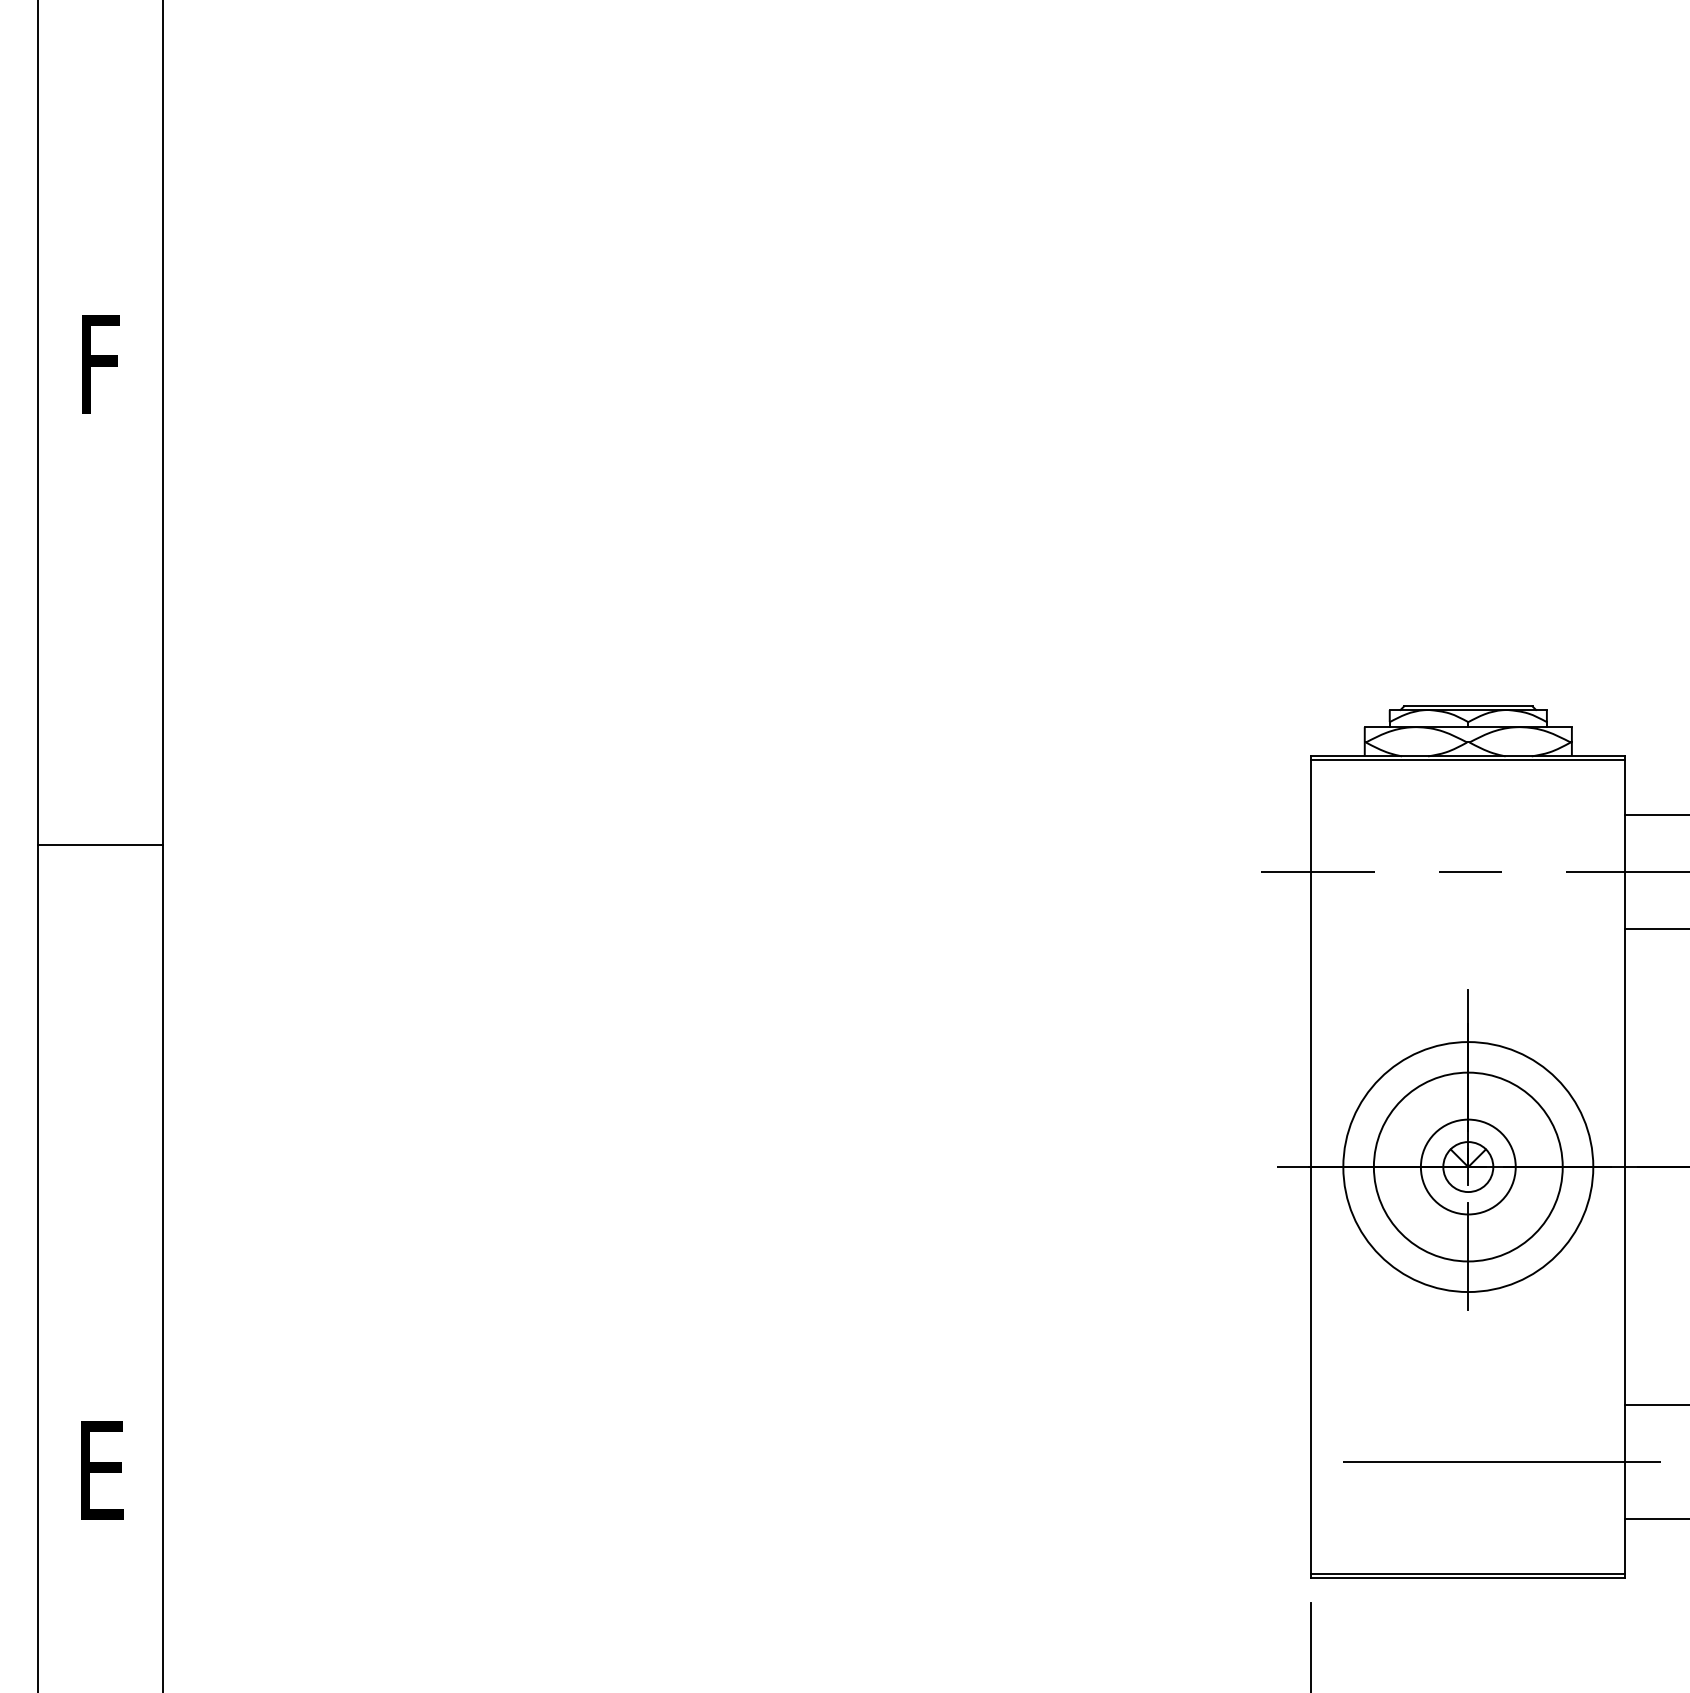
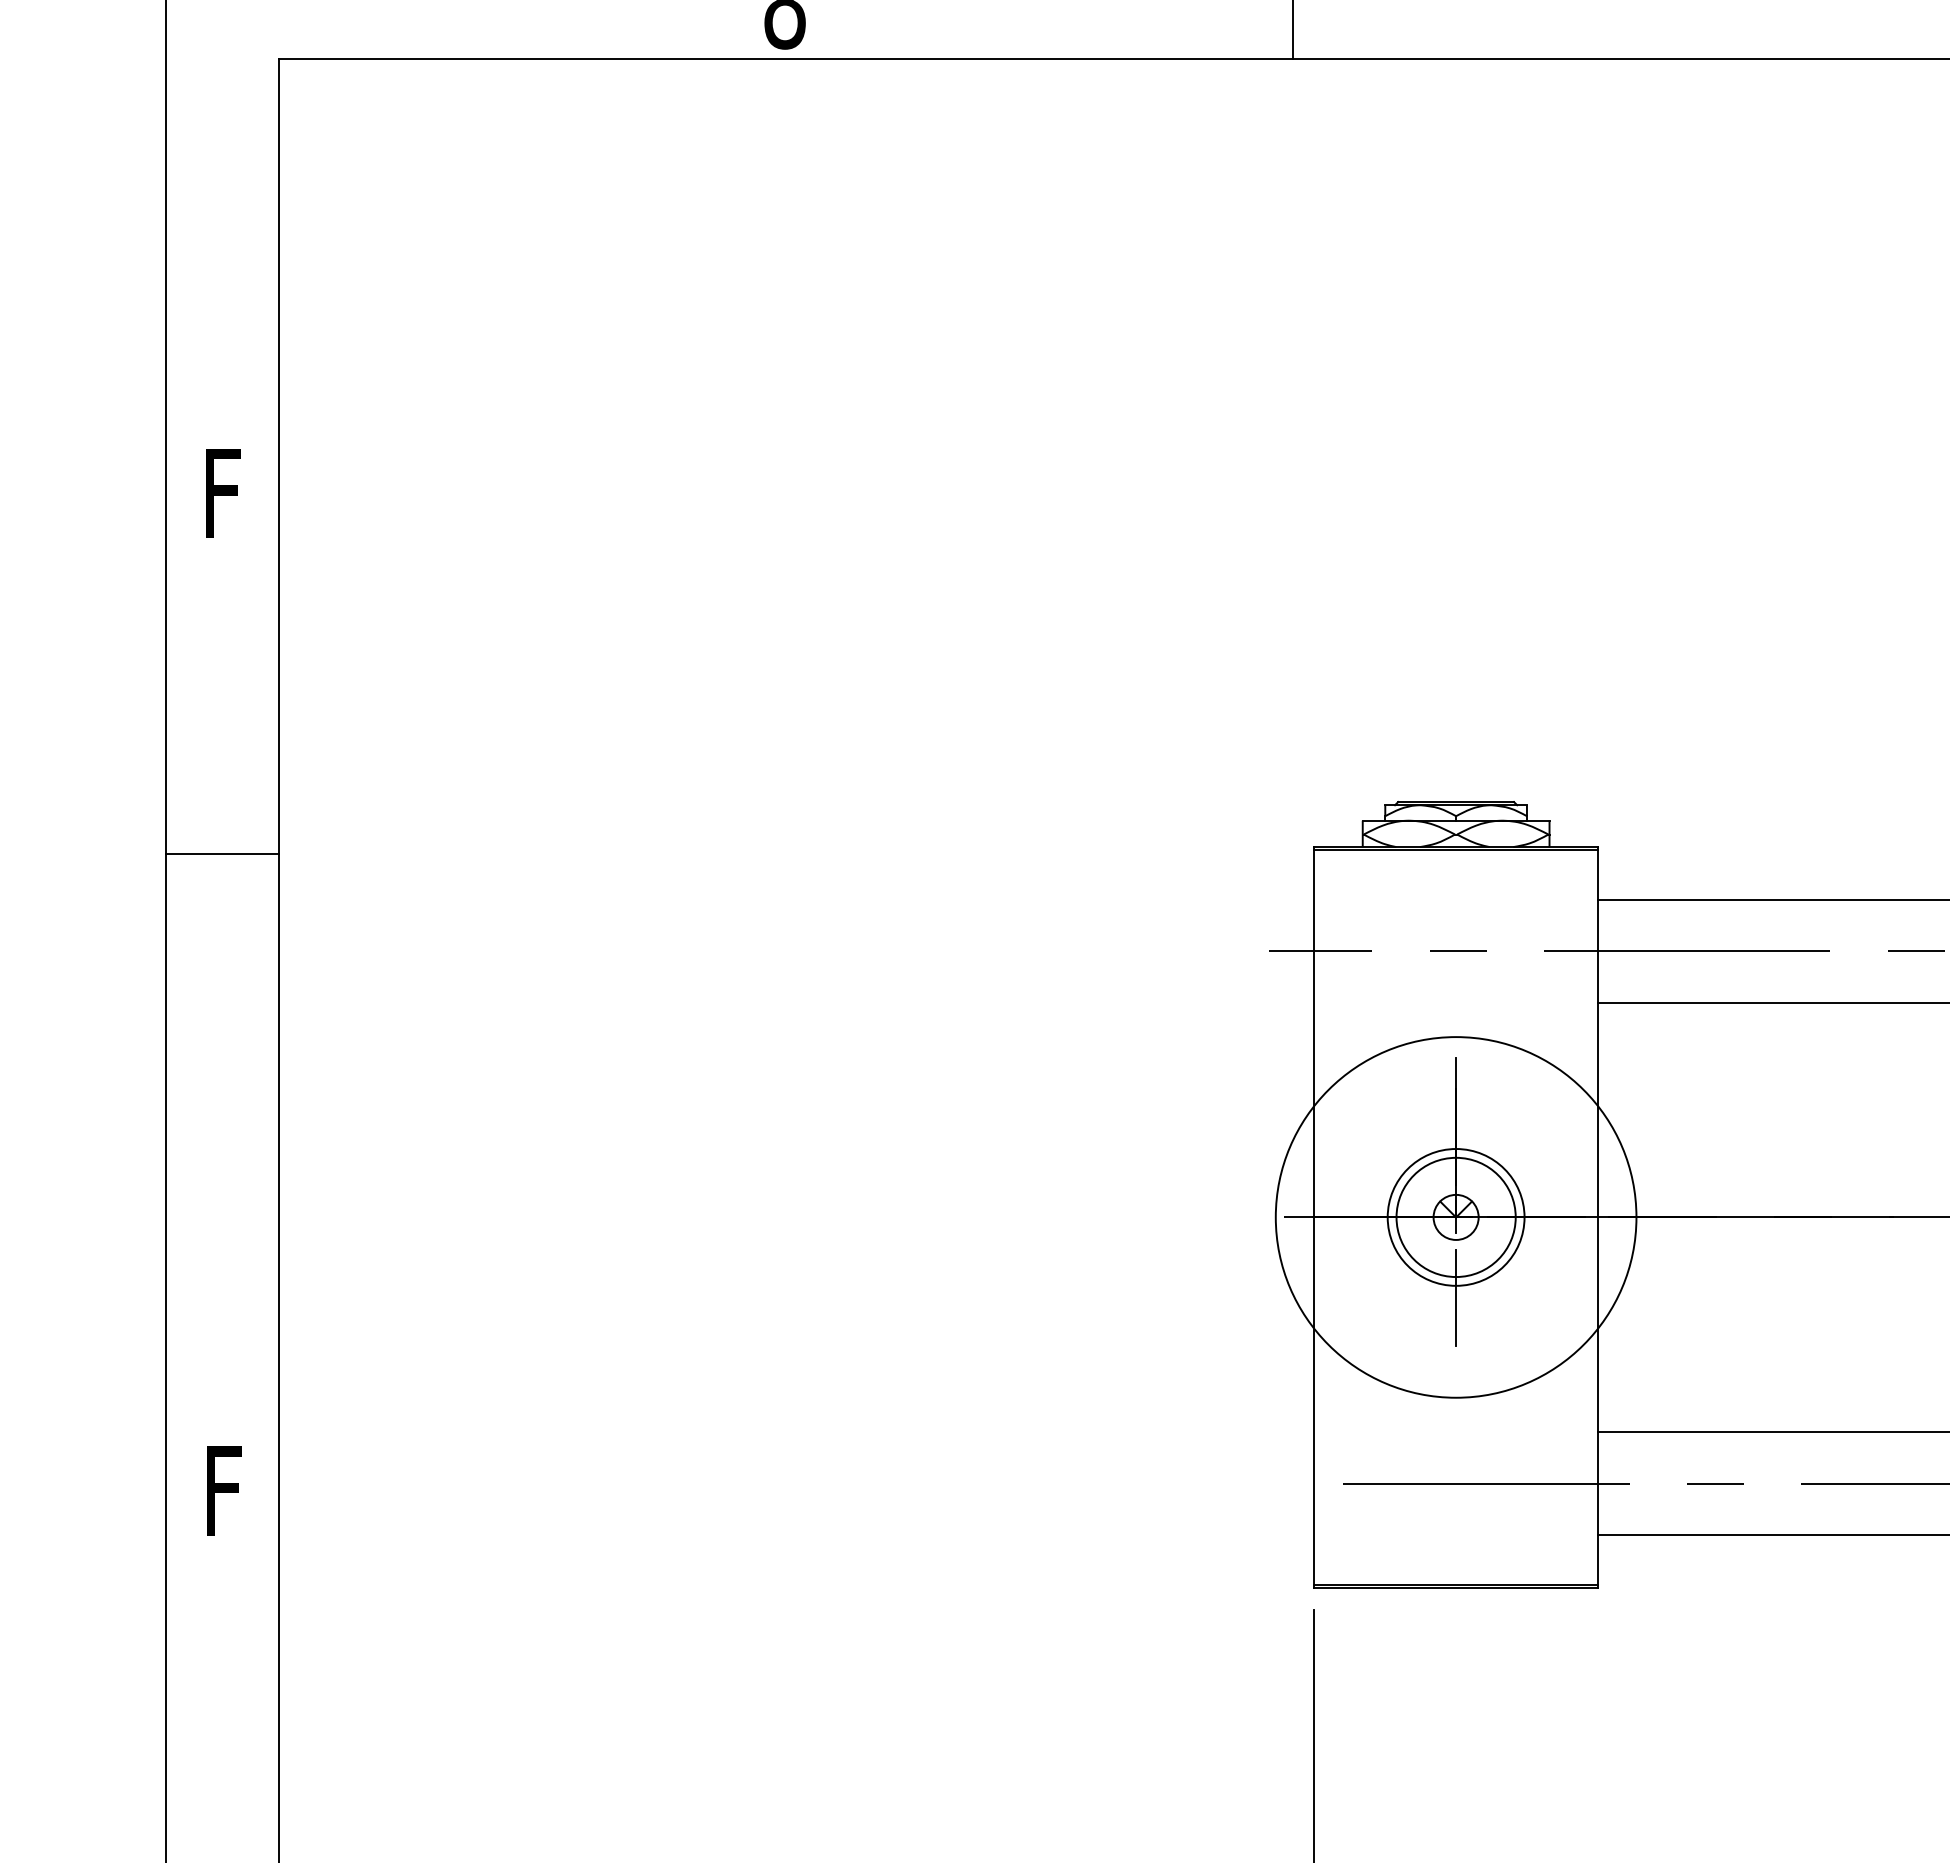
line: (100, 845) -> (222, 854), moved
circle: (1467, 1167) -> (1455, 1217), size x0.7
circle: (1467, 1167) -> (1455, 1217), size x1.6
circle: (1467, 1167) -> (1455, 1217), size x1.6
text: (102, 1469) -> (224, 1490), E -> F

